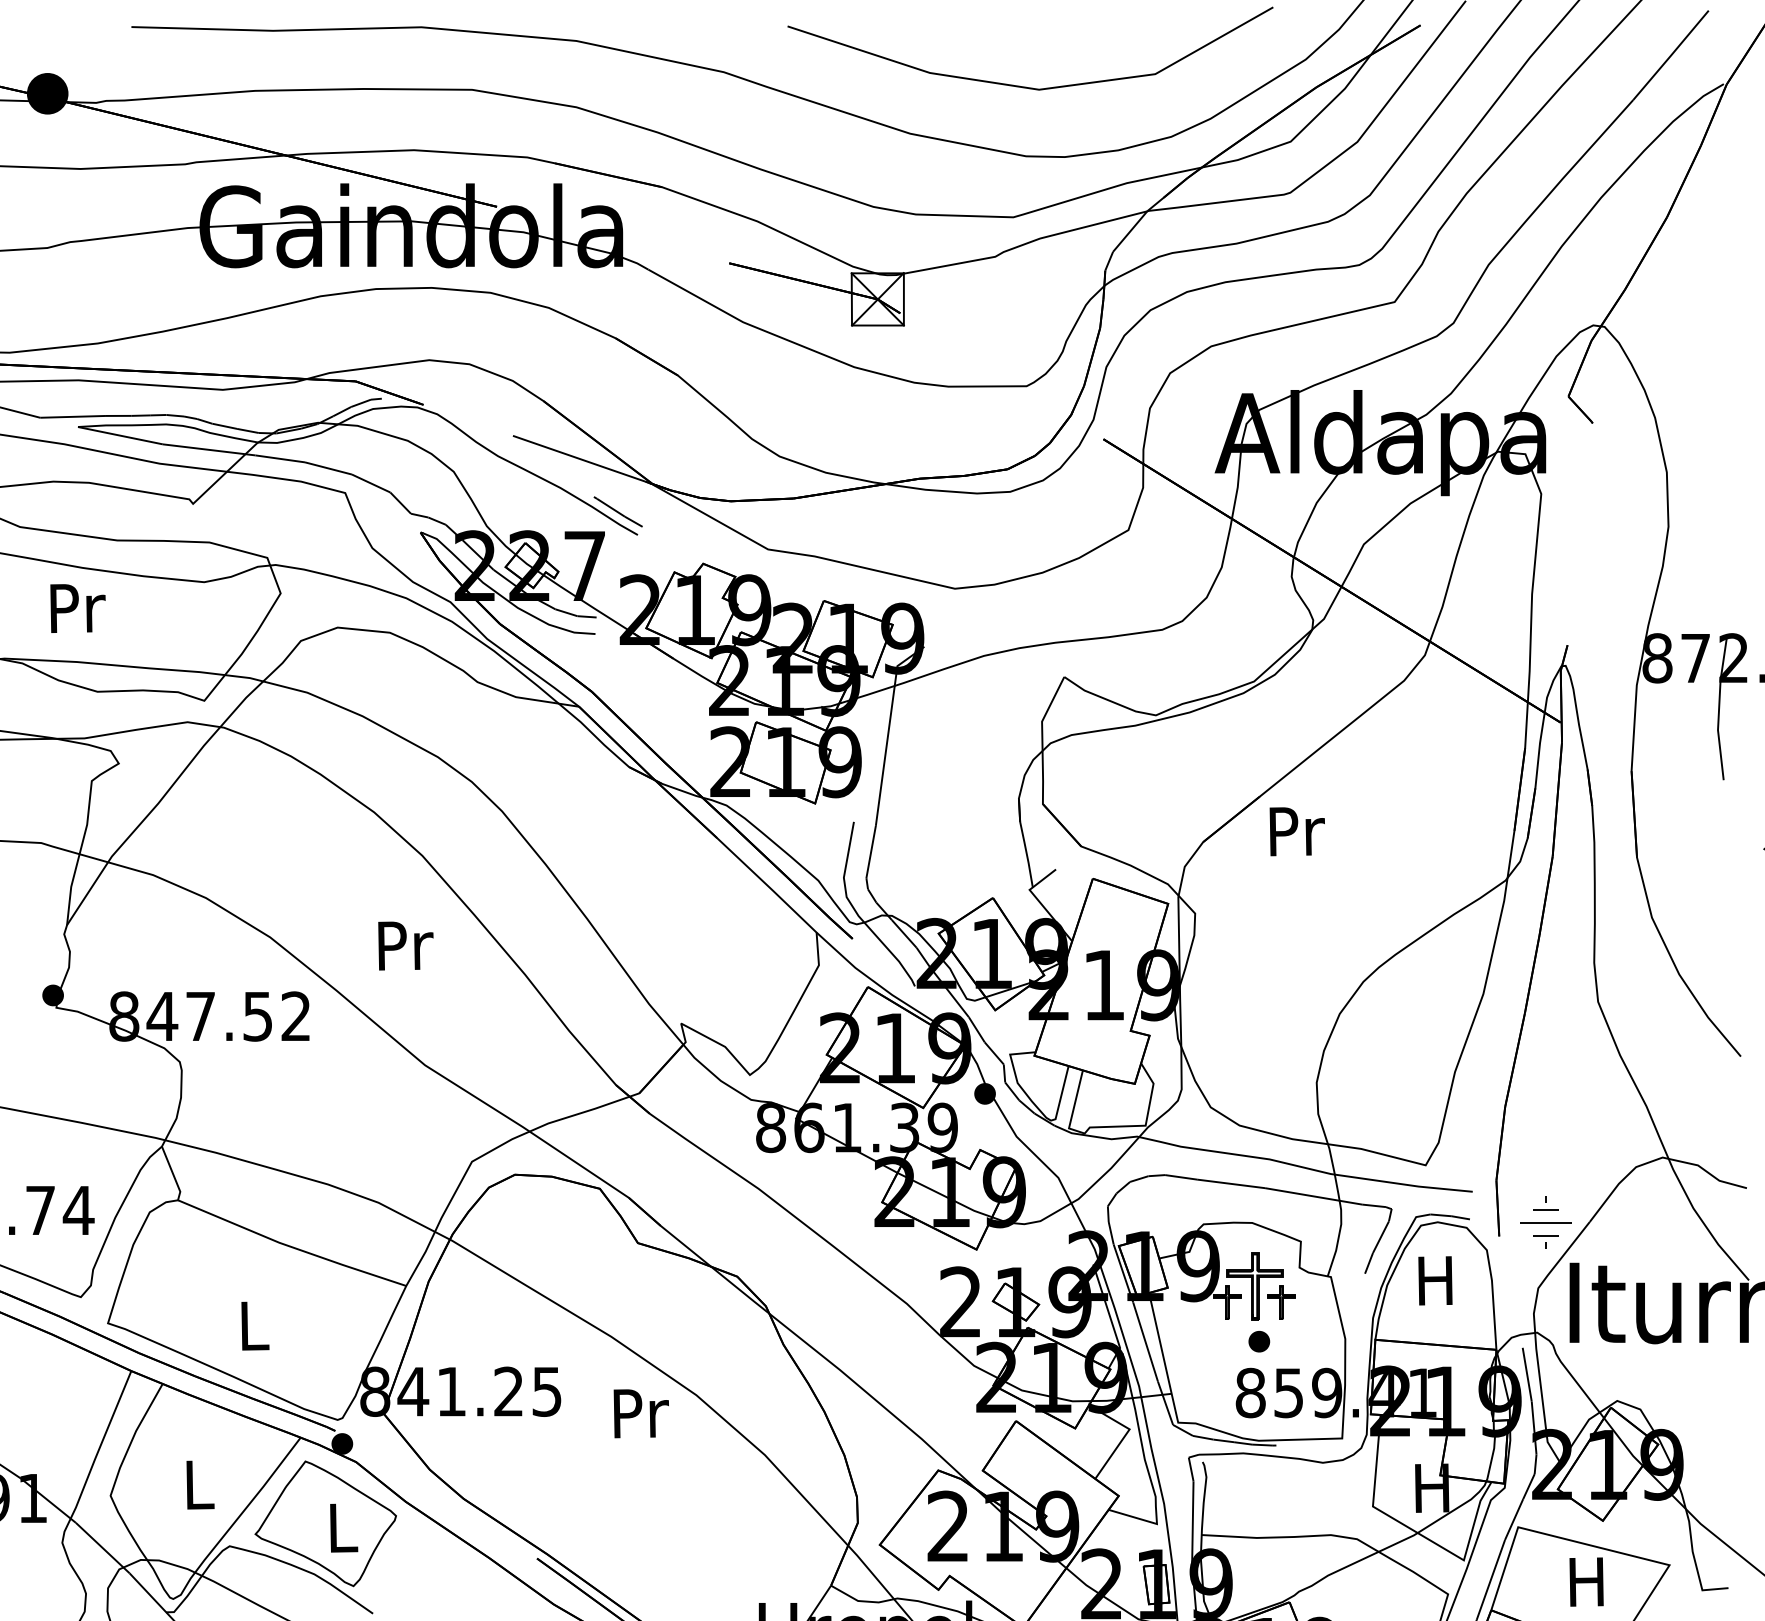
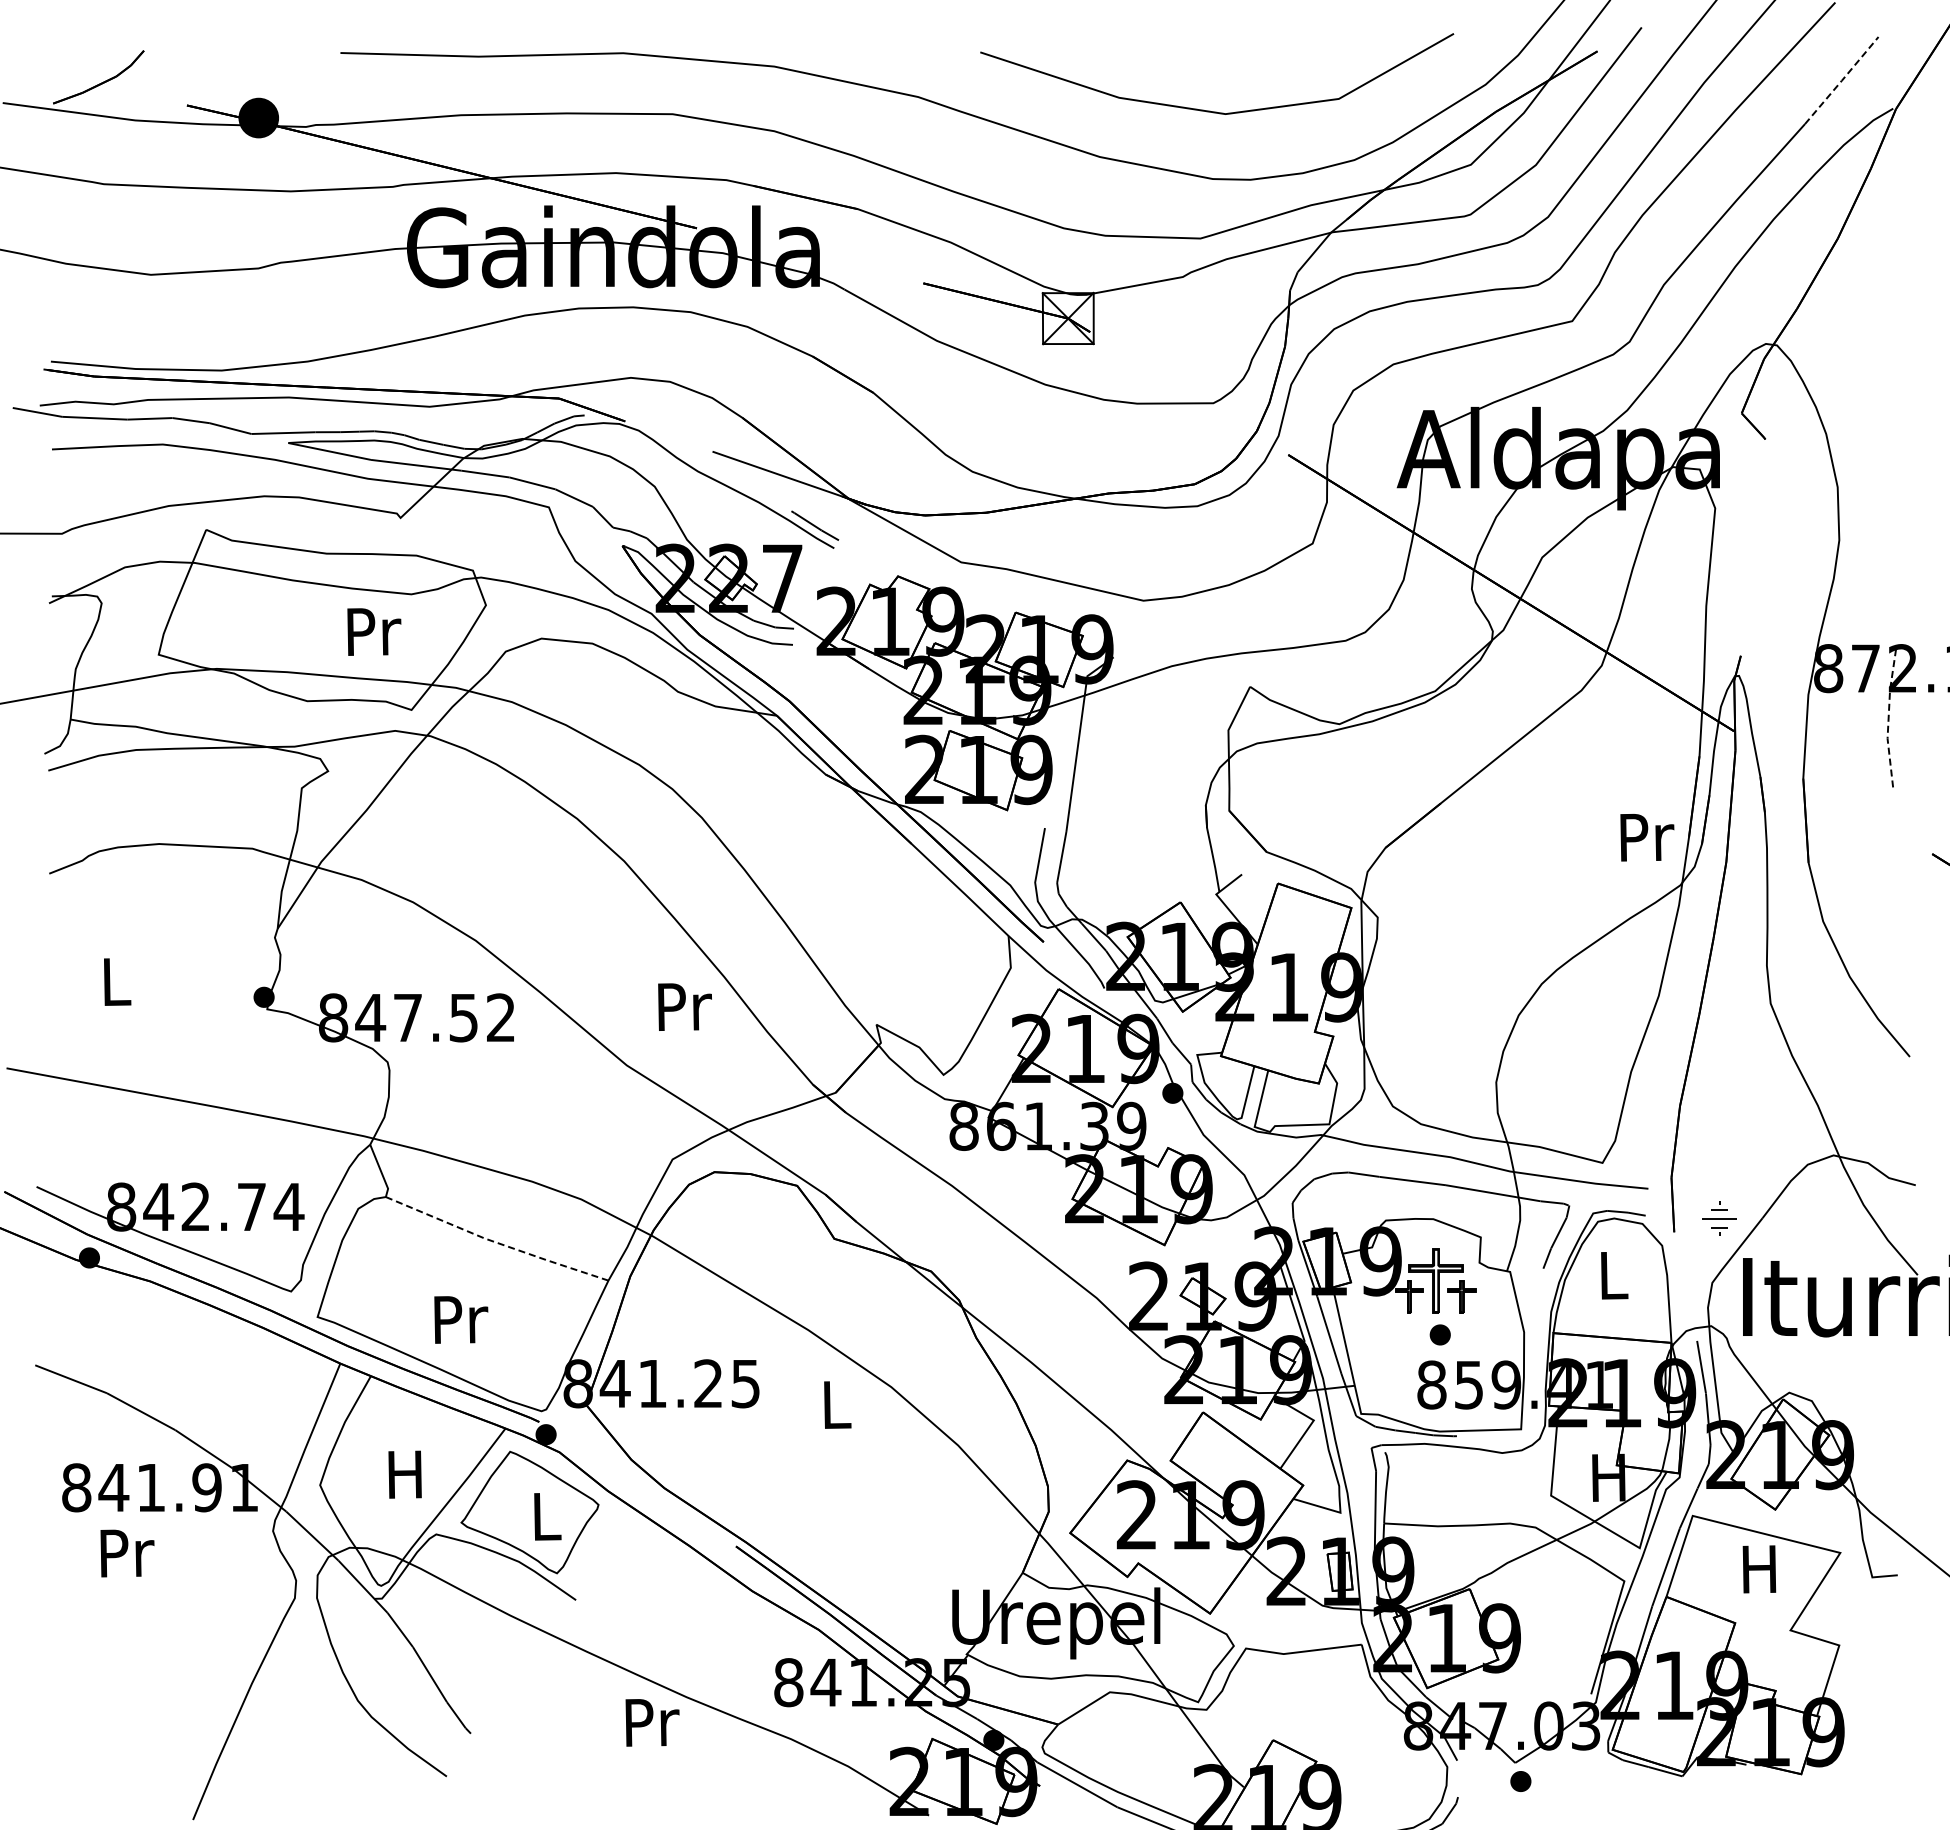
line: (1670, 55) -> (1841, 80), solid -> dashed
text: (78, 607) -> (374, 631), moved
line: (1718, 709) -> (1888, 718), solid -> dashed
text: (1297, 831) -> (1647, 837), moved
text: (405, 945) -> (684, 1006), moved
part: (1545, 1222) -> (1719, 1218), size x0.7
line: (290, 1246) -> (495, 1242), solid -> dashed
text: (1434, 1280) -> (1611, 1275), H -> L
text: (255, 1325) -> (461, 1319), L -> Pr
text: (641, 1414) -> (837, 1405), Pr -> L
text: (197, 1484) -> (404, 1474), L -> H

